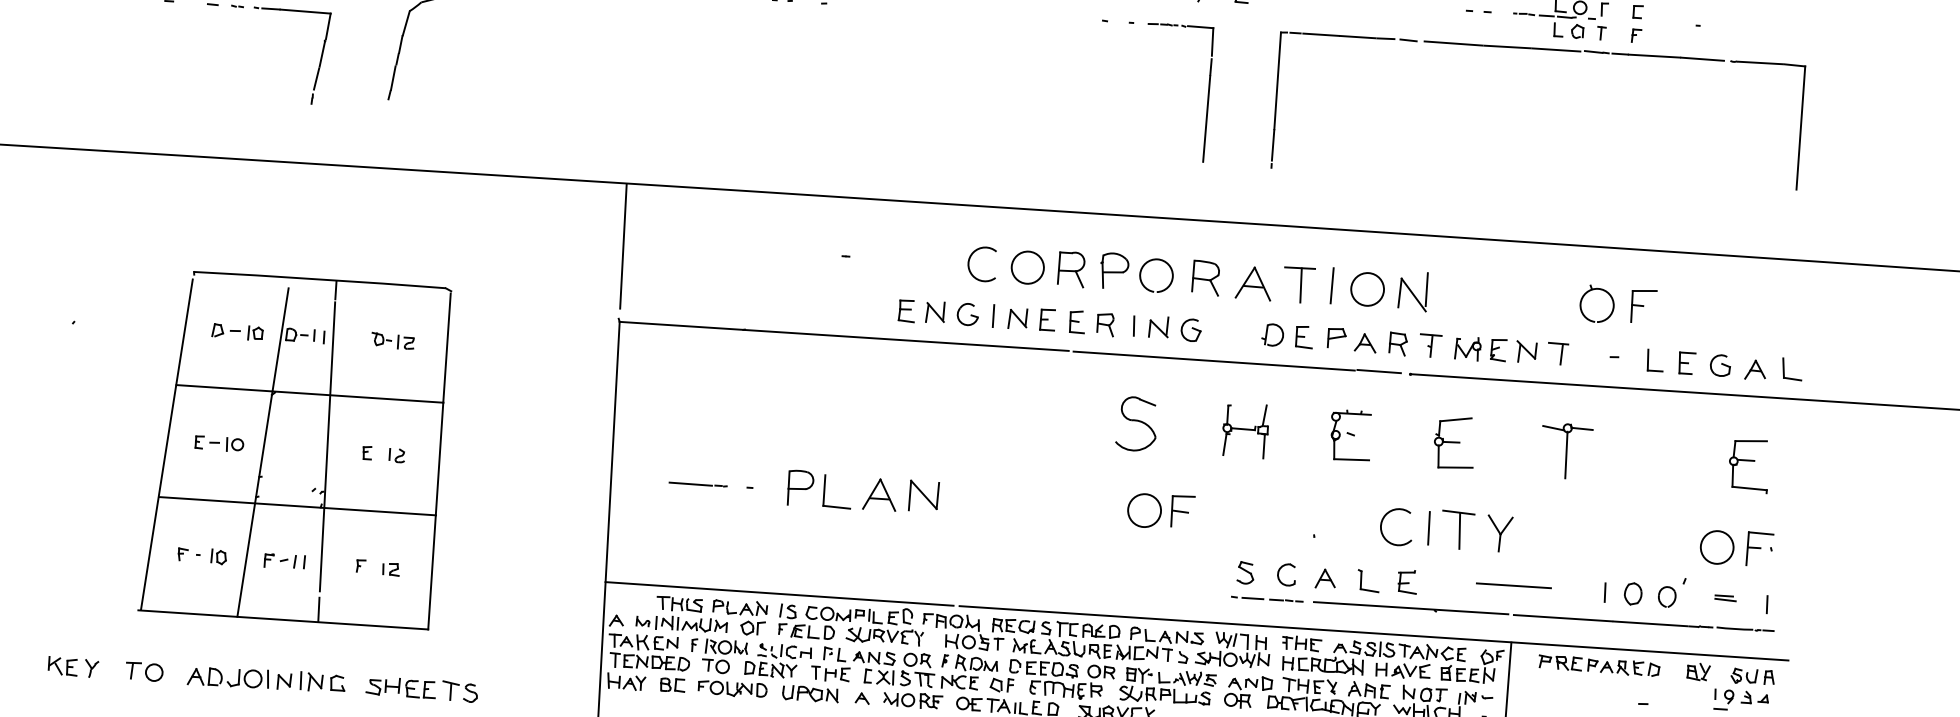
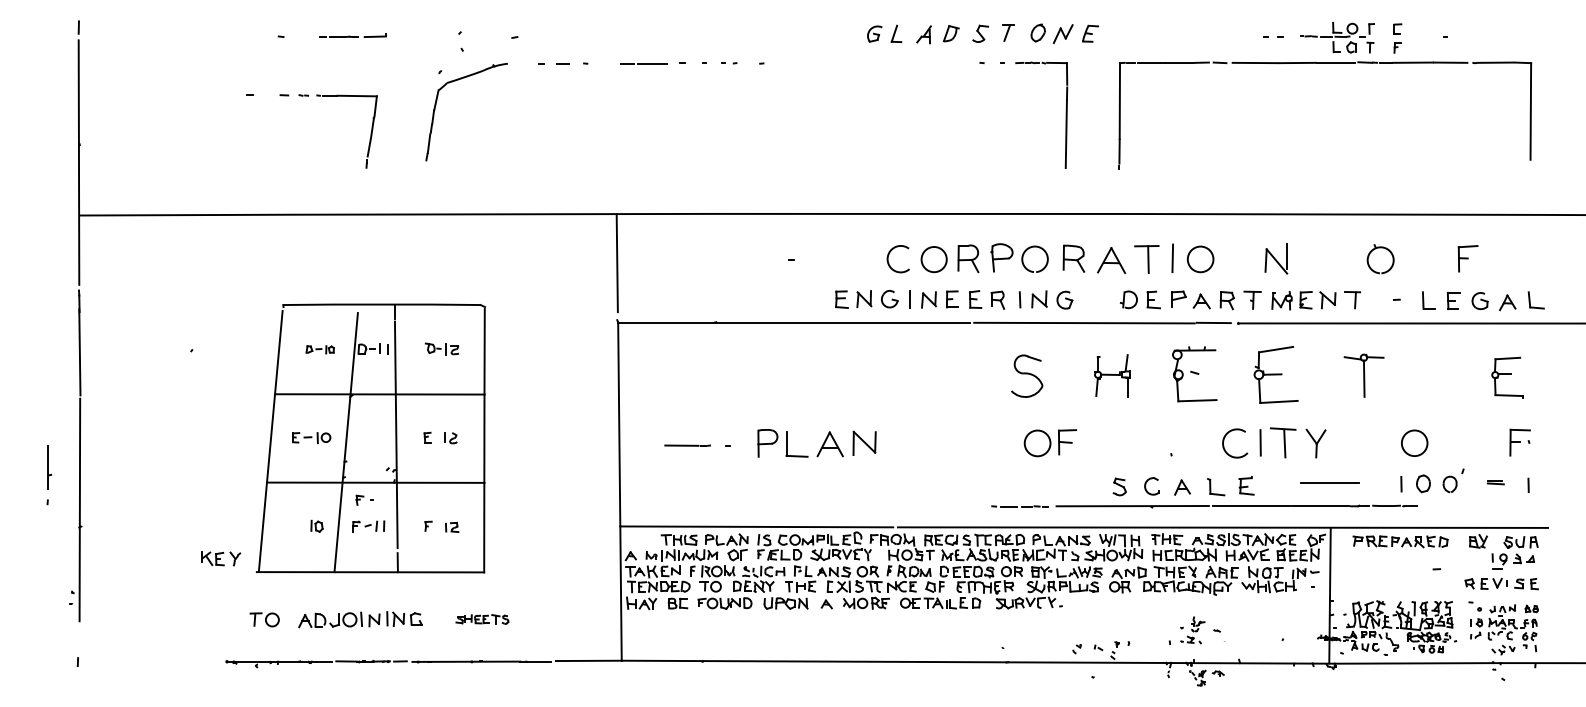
part: (1413, 291) -> (1276, 258), moved
part: (1642, 306) -> (1467, 258), moved
part: (236, 331) -> (319, 349), size x0.7
part: (1350, 435) -> (1194, 374), size x1.4
part: (1454, 442) -> (1276, 374), size x1.4
circle: (1717, 546) -> (1414, 442), moved
part: (188, 553) -> (364, 499), moved
part: (1502, 614) -> (1204, 506), moved
part: (74, 666) -> (221, 558), moved
part: (422, 689) -> (482, 619), size x0.6

